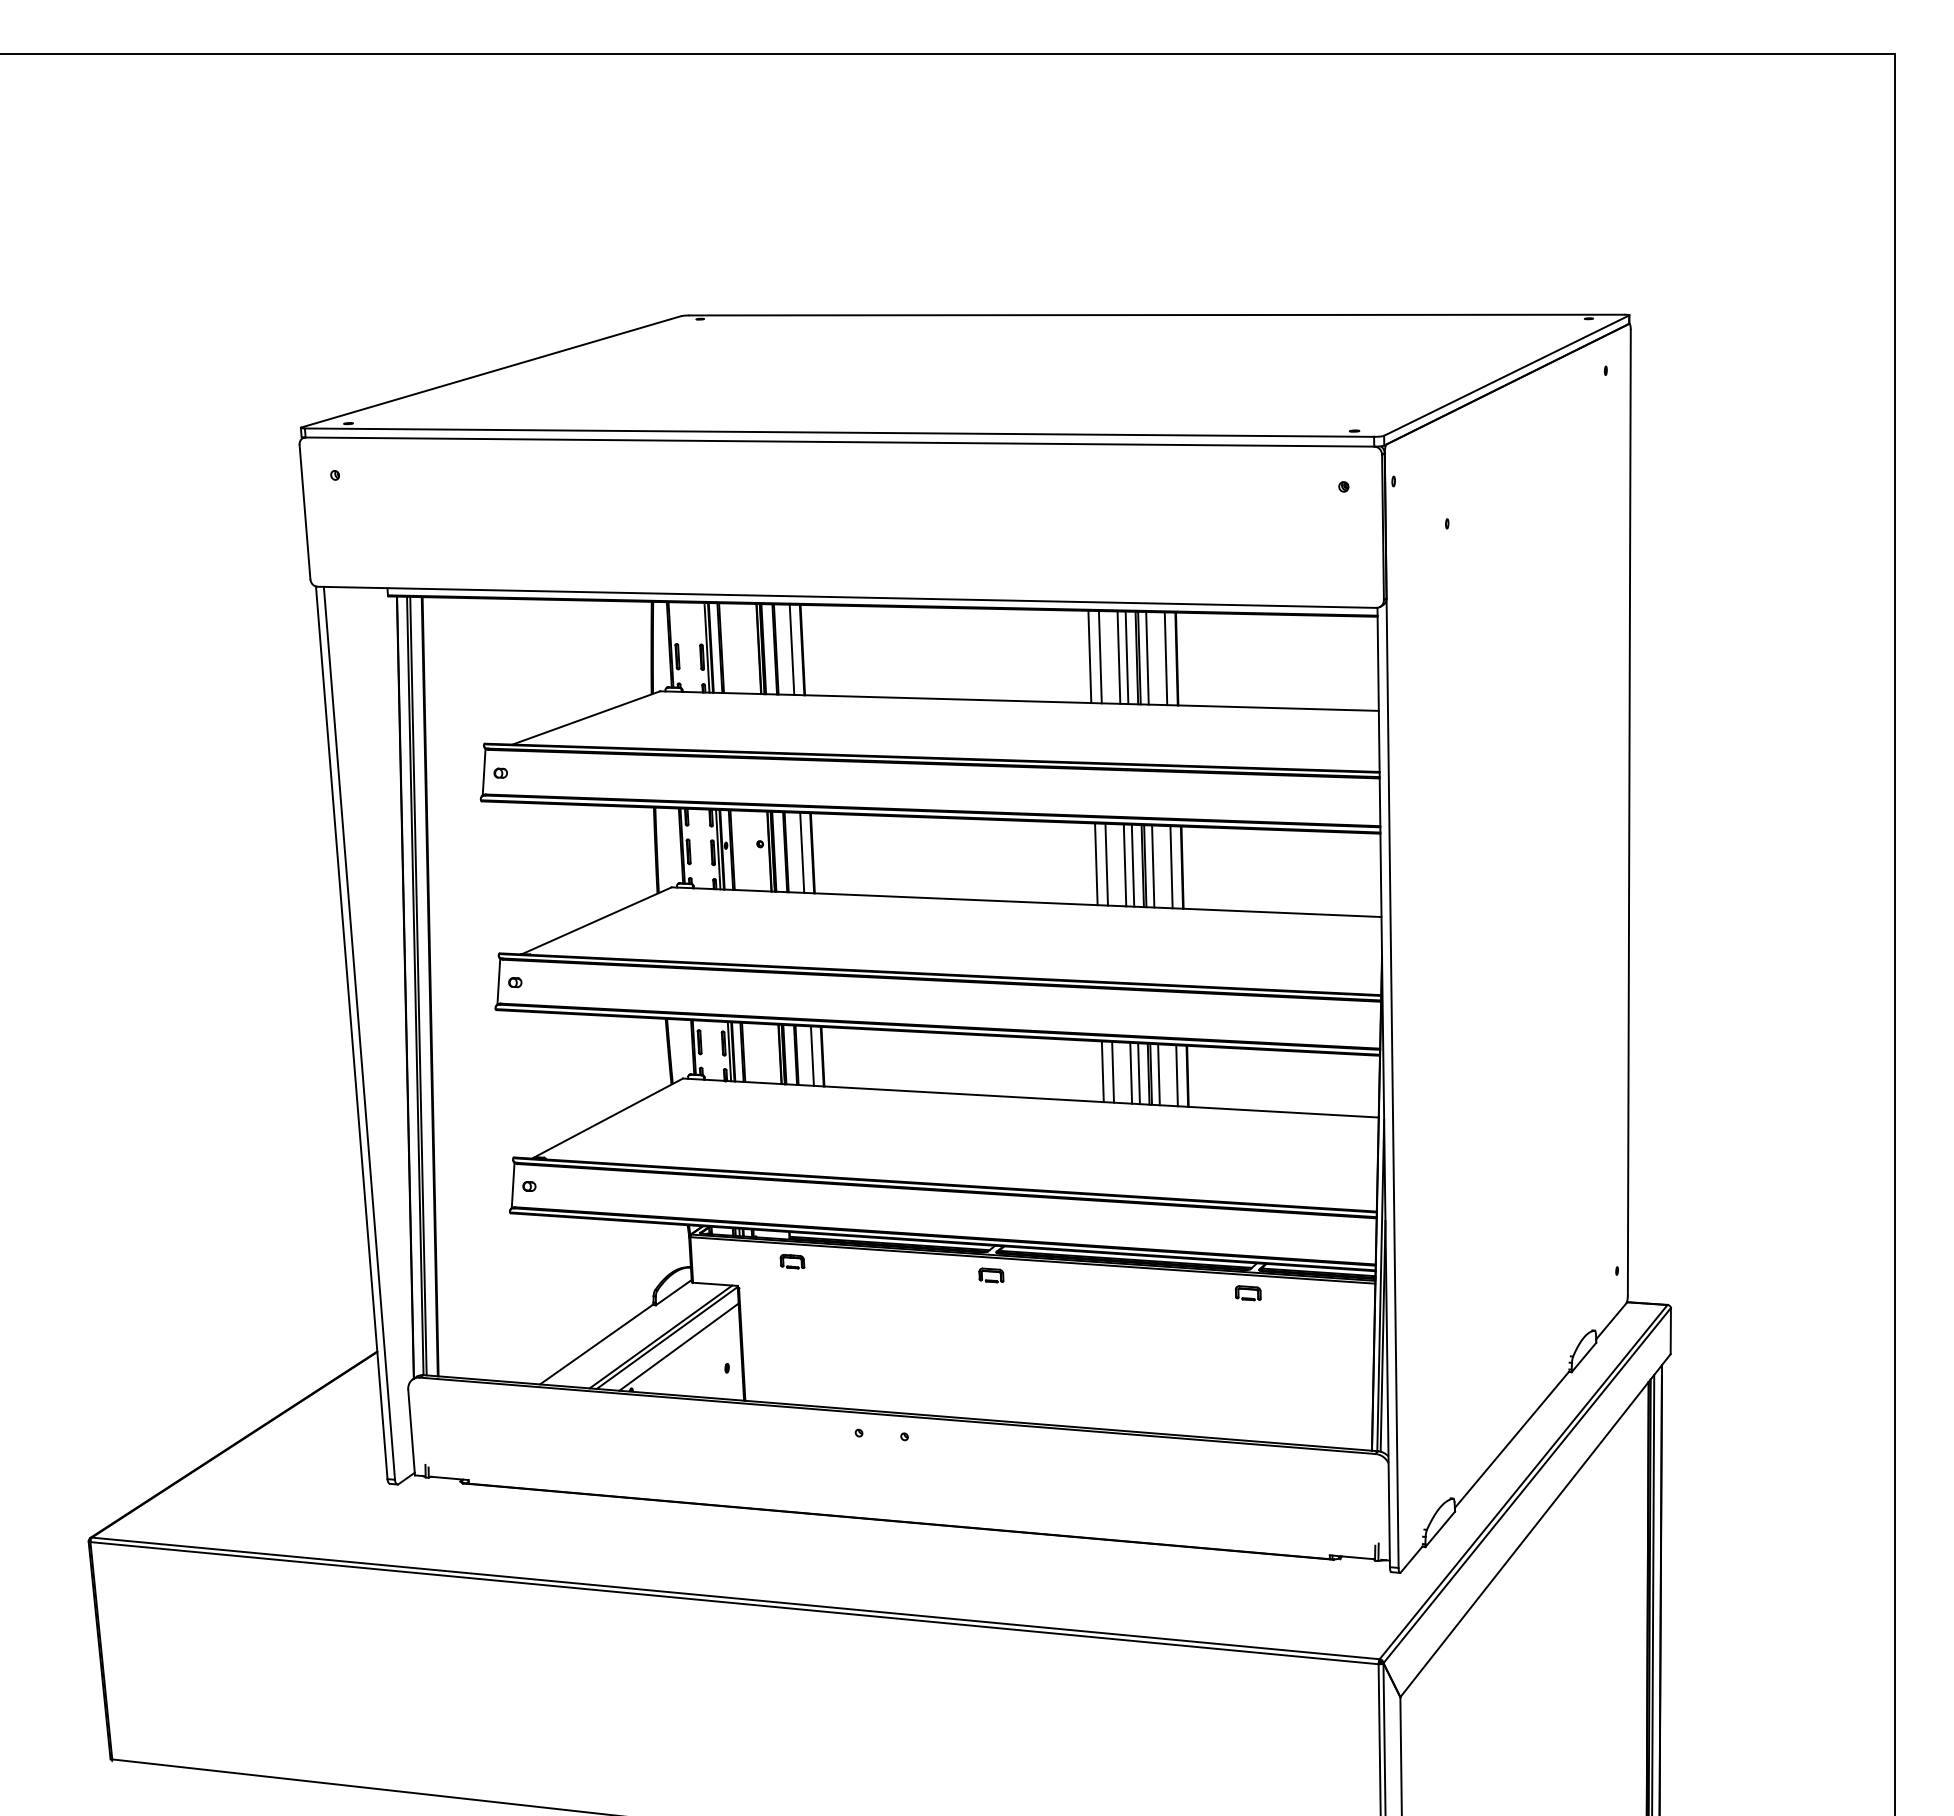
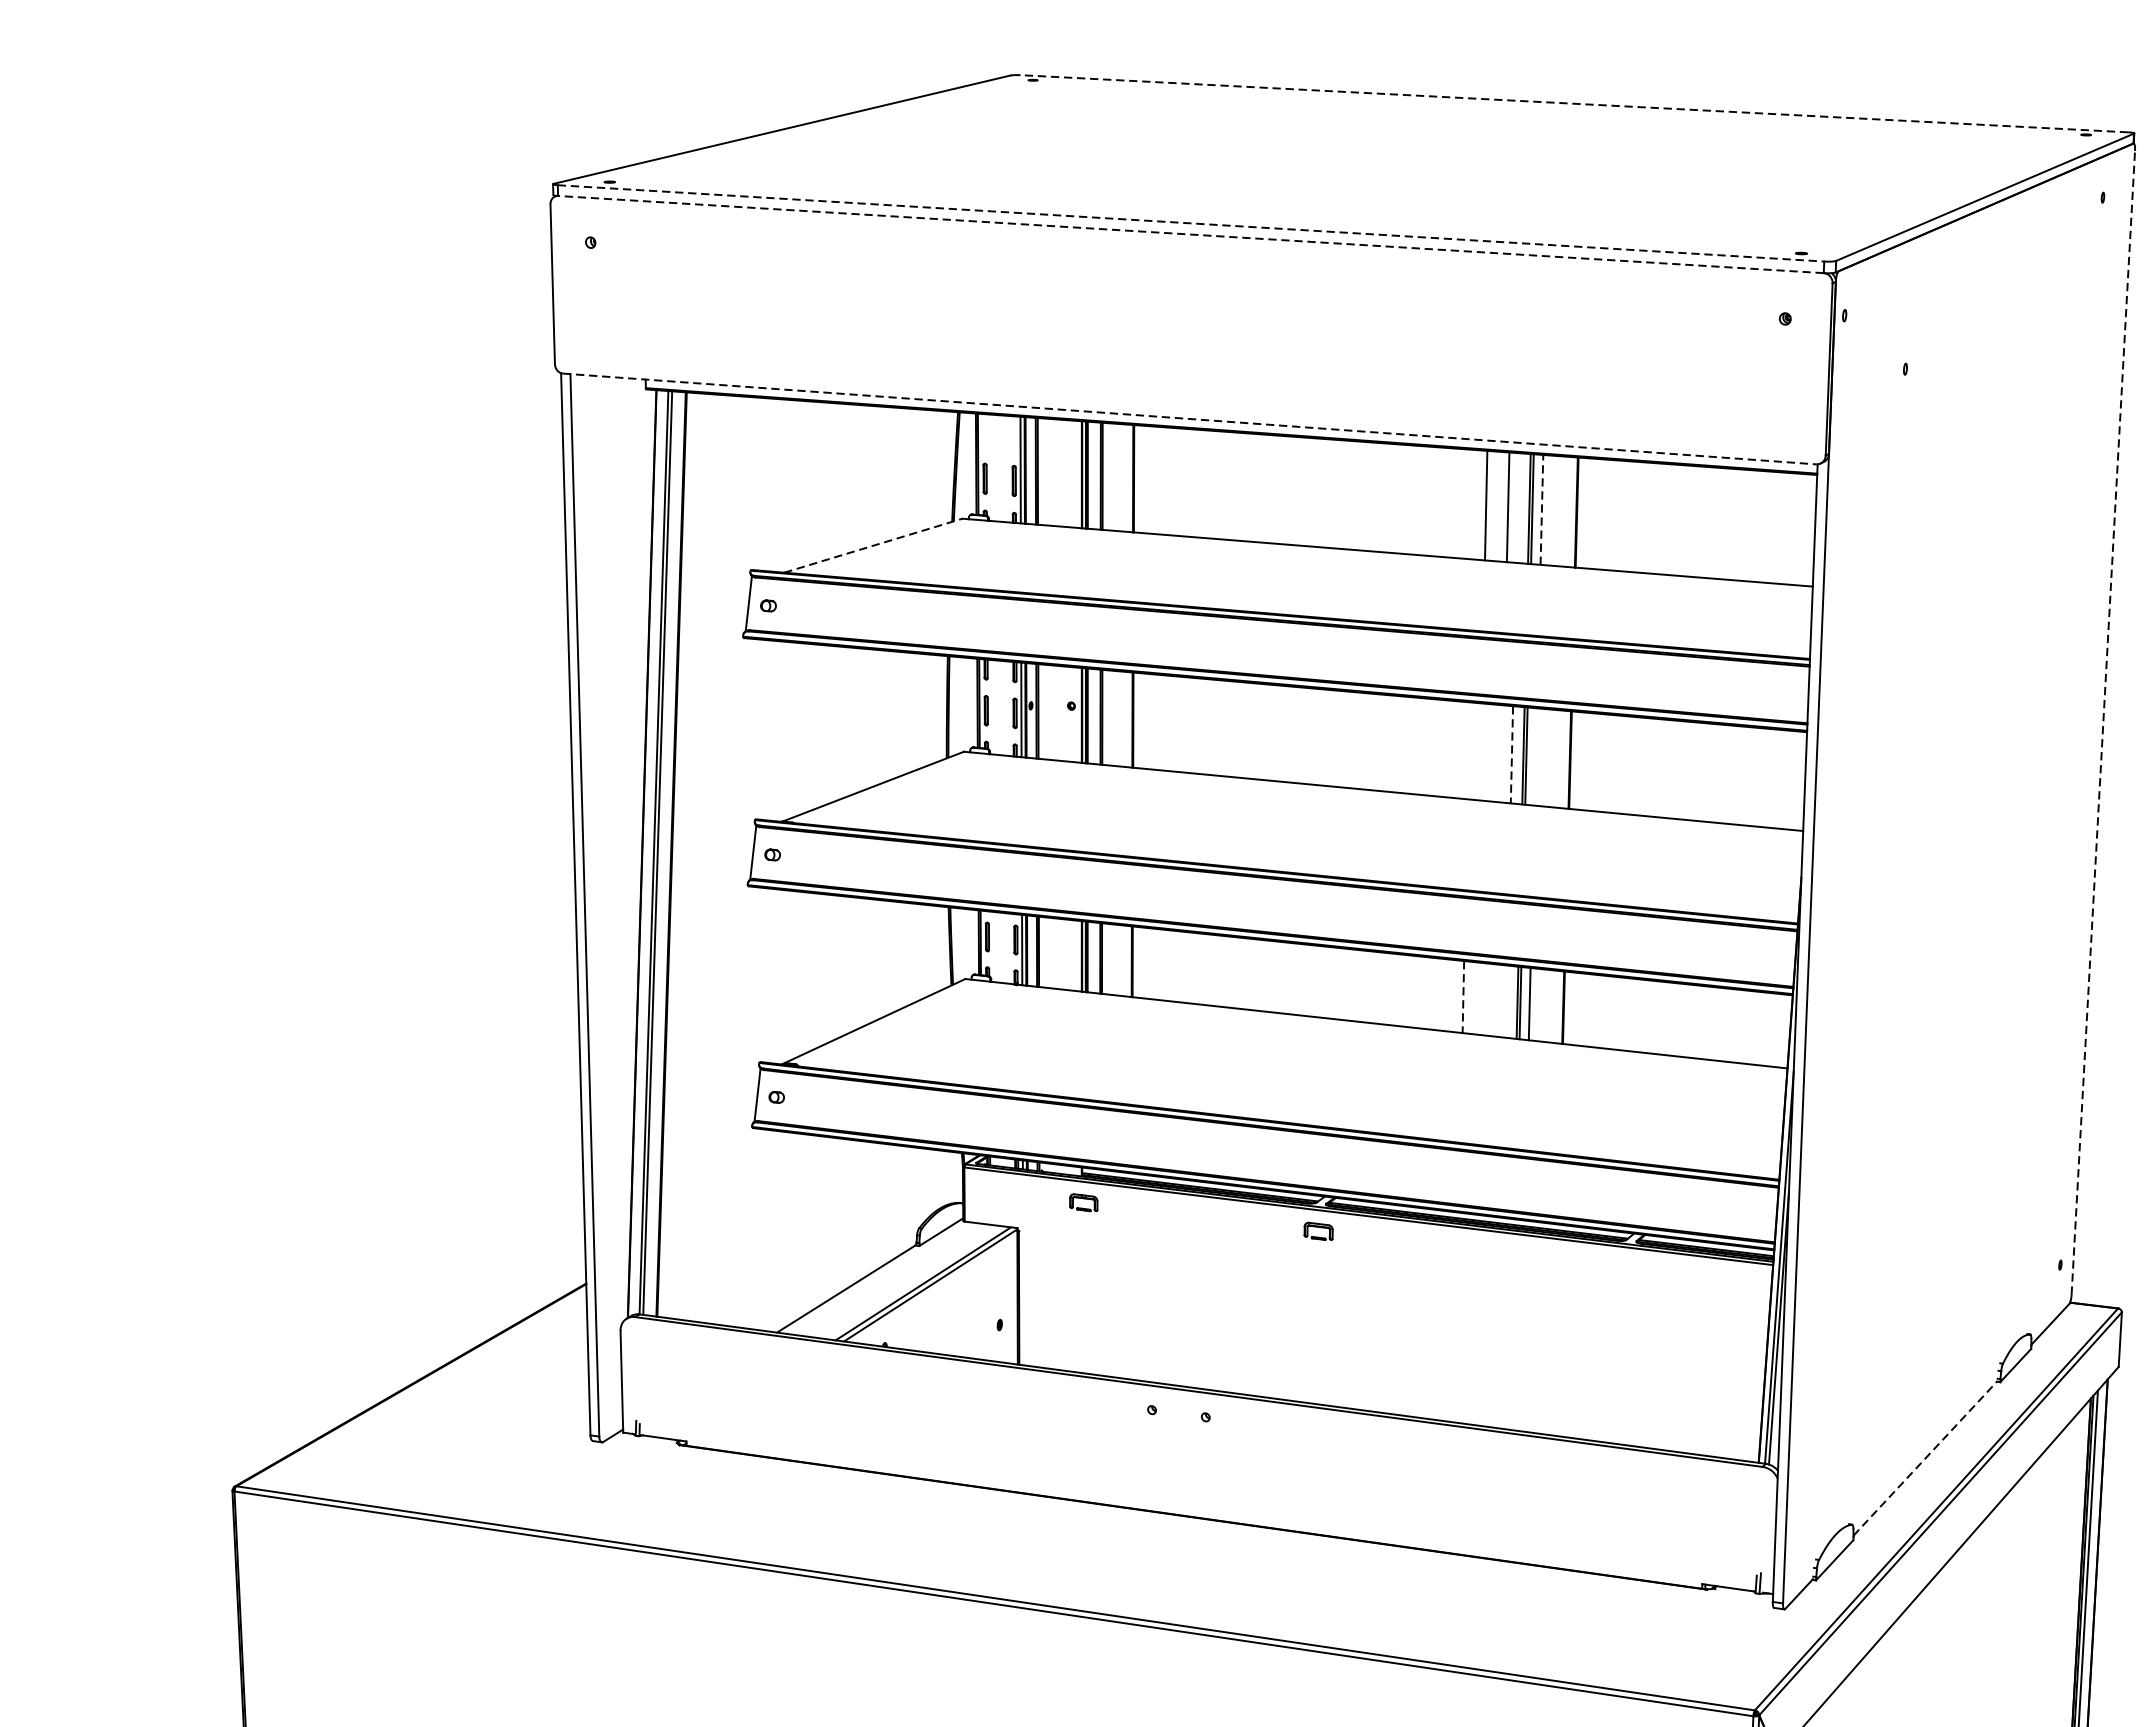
line: (1156, 315) -> (1573, 104), solid -> dashed
line: (839, 432) -> (1191, 223), solid -> dashed
line: (839, 442) -> (1190, 235), solid -> dashed
line: (847, 597) -> (1190, 419), solid -> dashed
line: (791, 649) -> (1120, 477), removed
line: (1089, 656) -> (1473, 504), removed
line: (1126, 657) -> (1517, 507), removed
line: (1147, 657) -> (1542, 508), solid -> dashed
line: (1165, 658) -> (1563, 511), removed
line: (586, 717) -> (873, 545), solid -> dashed
line: (1629, 812) -> (2103, 722), solid -> dashed
line: (802, 852) -> (1121, 718), removed
line: (1096, 864) -> (1468, 751), removed
line: (1106, 864) -> (1480, 751), removed
line: (1124, 865) -> (1501, 753), removed
line: (1133, 865) -> (1512, 754), solid -> dashed
line: (1153, 866) -> (1536, 756), removed
line: (1171, 867) -> (1557, 759), removed
line: (811, 1055) -> (1119, 959), removed
line: (1113, 1071) -> (1476, 997), removed
line: (1102, 1072) -> (1462, 997), solid -> dashed
line: (1131, 1072) -> (1497, 999), removed
line: (1138, 1073) -> (1505, 1001), removed
line: (1176, 1075) -> (1550, 1006), removed
part: (1247, 1293) -> (1621, 1268), removed
line: (678, 1346) -> (943, 1296), removed
line: (1512, 1439) -> (1925, 1458), solid -> dashed

